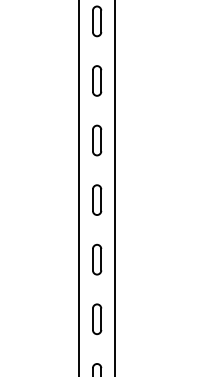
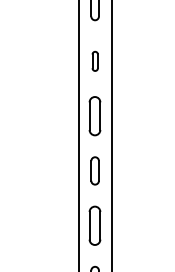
part: (97, 80) -> (95, 60), size x0.7
part: (97, 140) -> (95, 116), size x1.4
part: (97, 259) -> (95, 225), size x1.4

